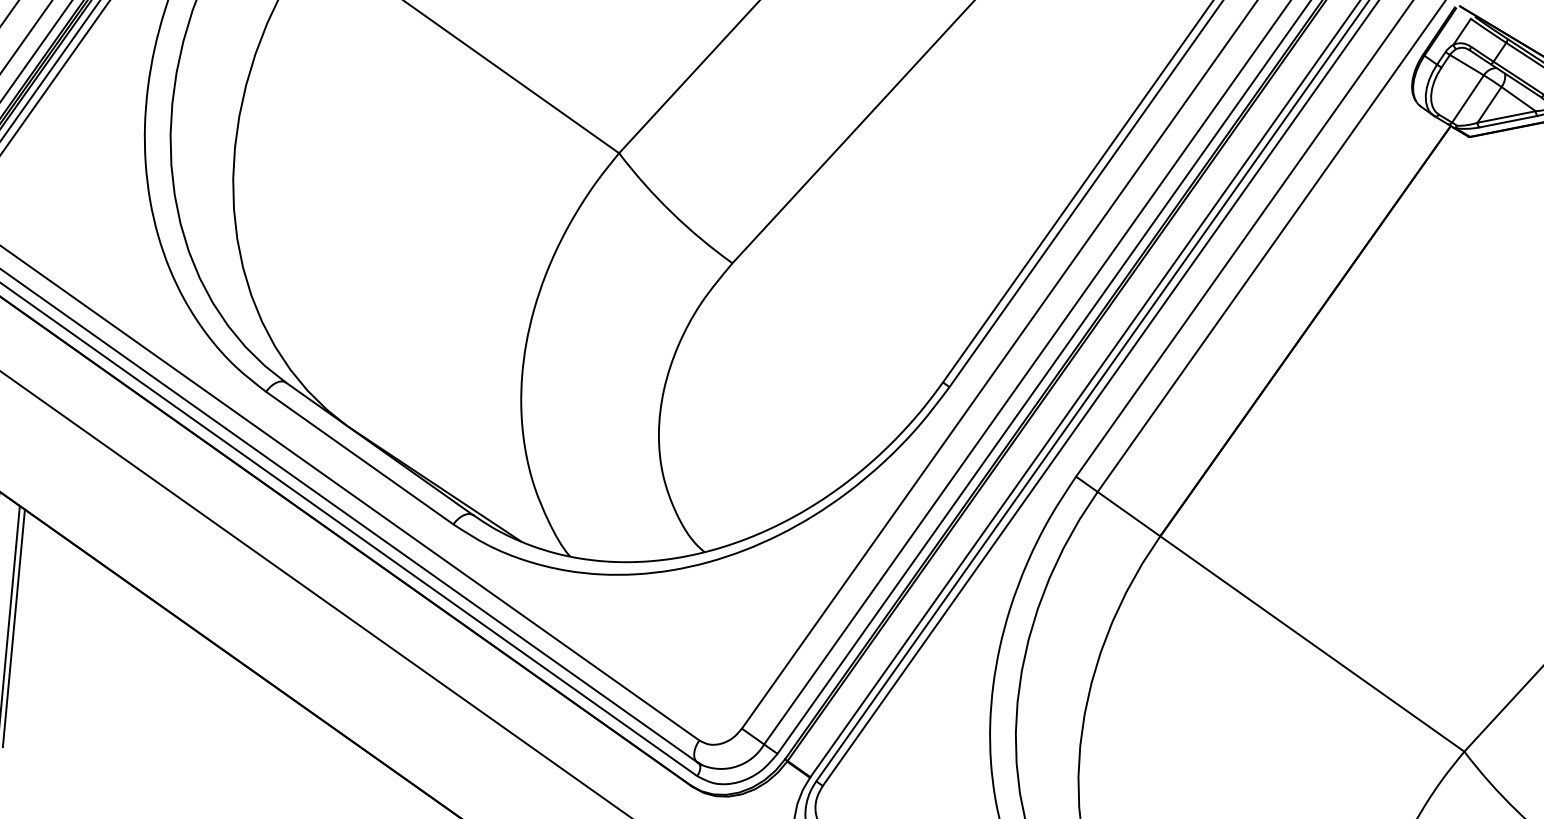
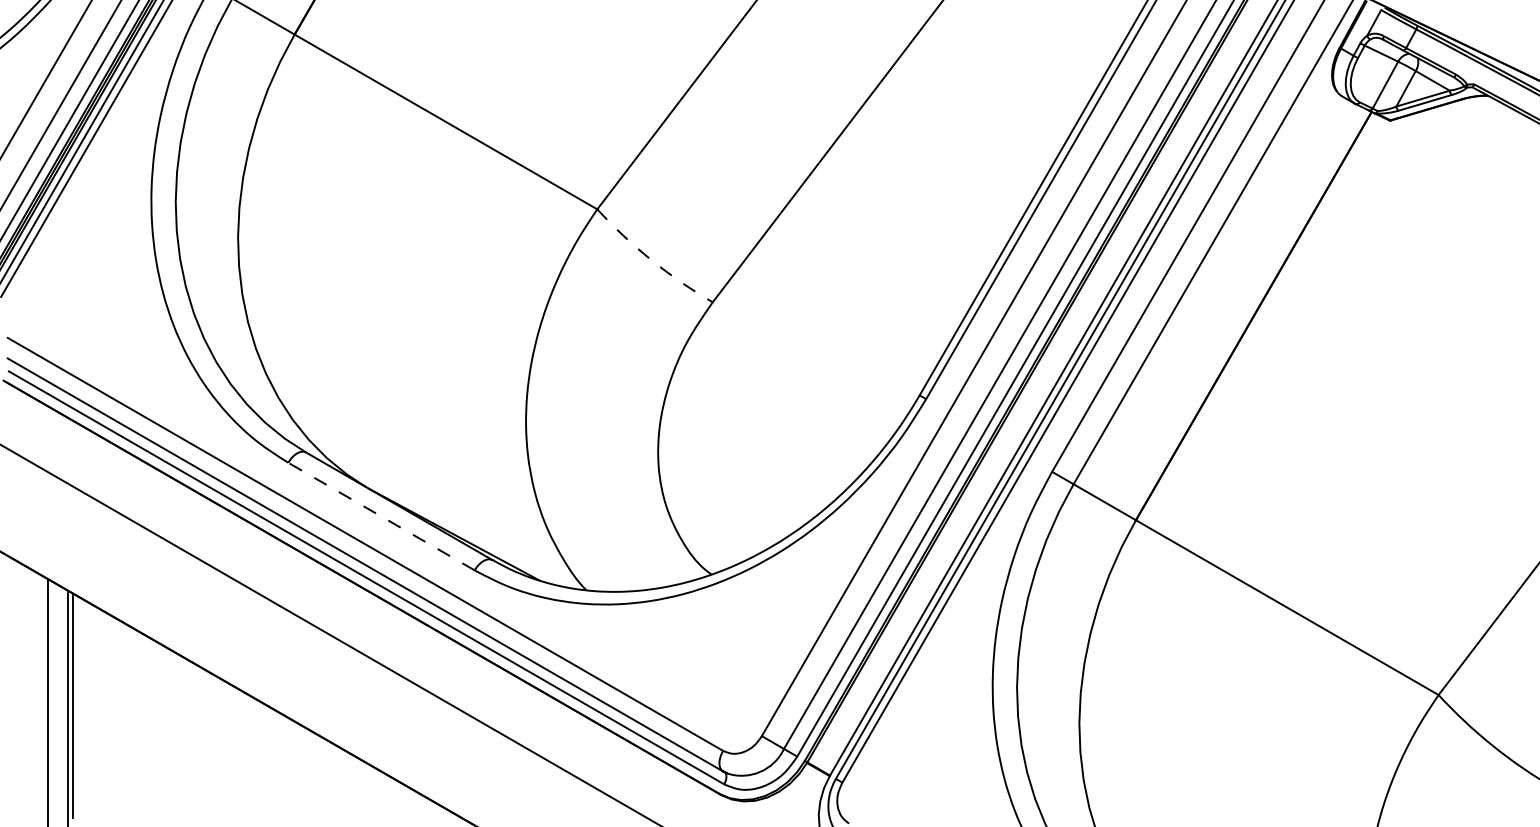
arc: (671, 212) -> (651, 260), solid -> dashed
line: (359, 458) -> (381, 516), solid -> dashed

